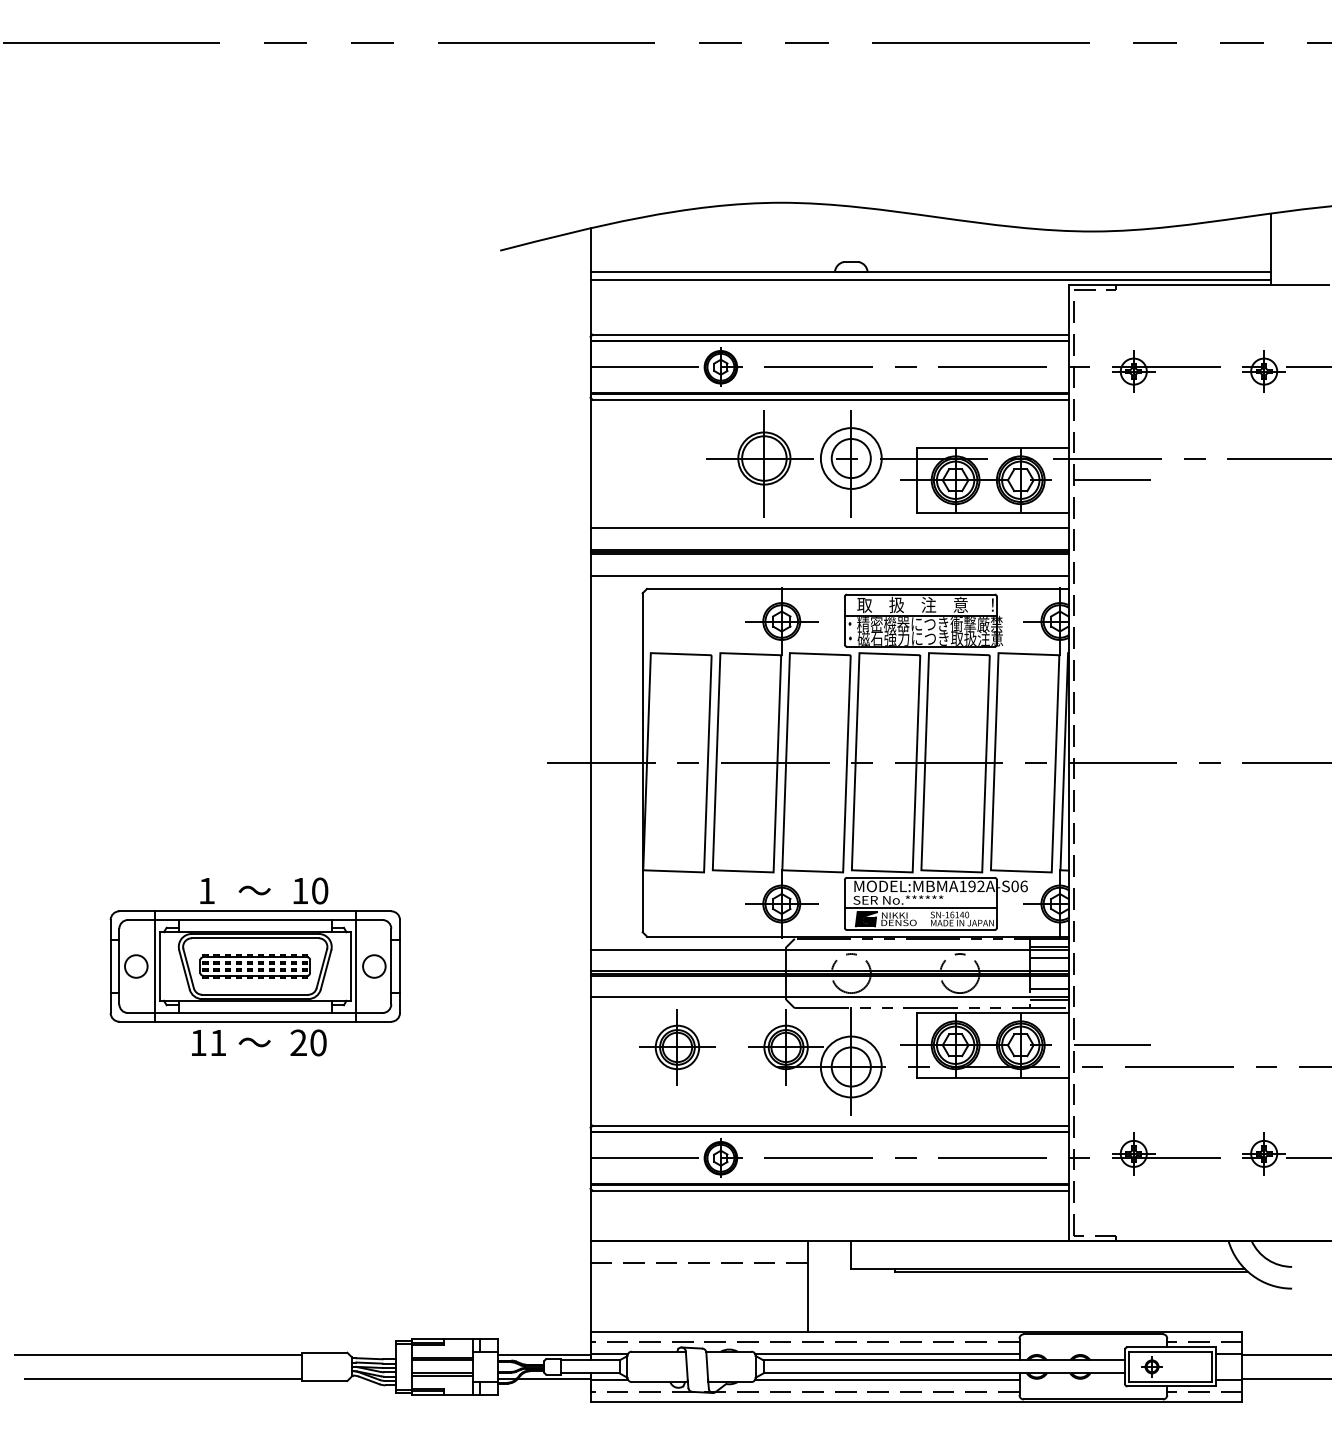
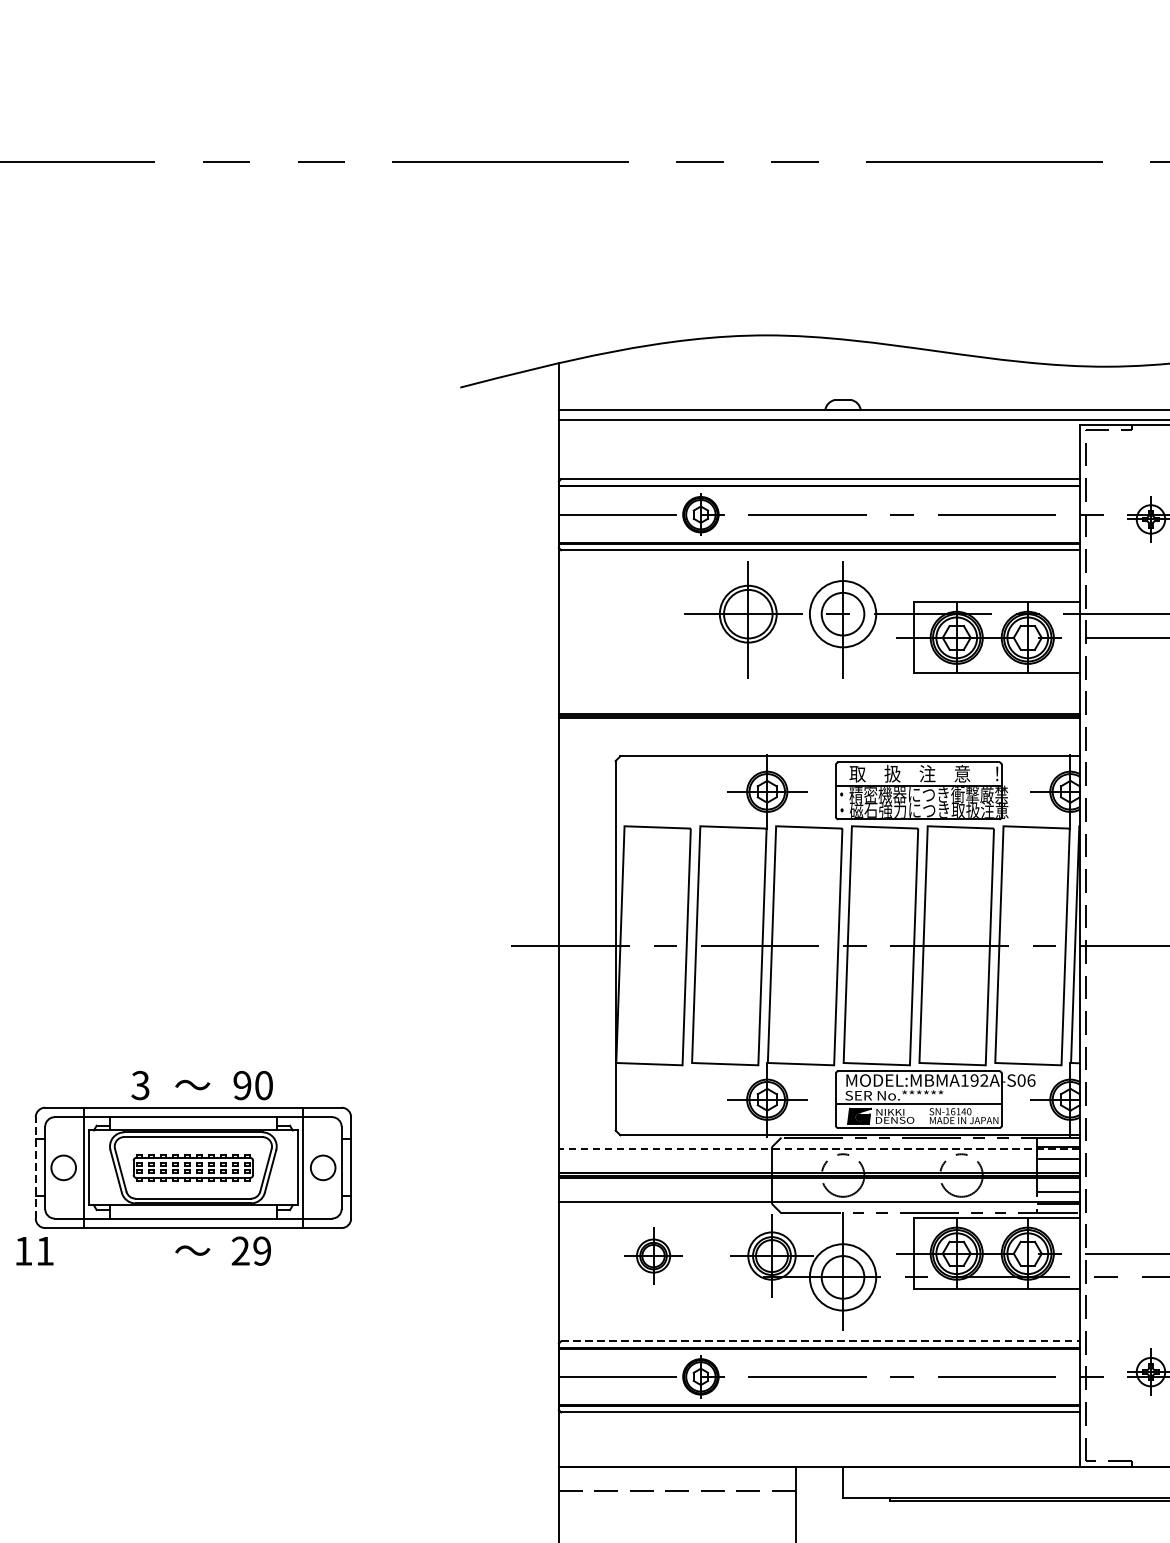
line: (829, 528) -> (819, 690), removed
line: (829, 575) -> (819, 741), removed
text: (206, 890) -> (140, 1085), 1 -> 3
text: (300, 890) -> (242, 1085), 10 -> 90
line: (829, 949) -> (819, 1149), solid -> dashed
line: (110, 966) -> (35, 1167), solid -> dashed
text: (208, 1042) -> (34, 1250), moved
text: (318, 1042) -> (262, 1250), 20 -> 29
part: (677, 1047) -> (653, 1256), size x0.7
line: (830, 1125) -> (820, 1341), solid -> dashed

